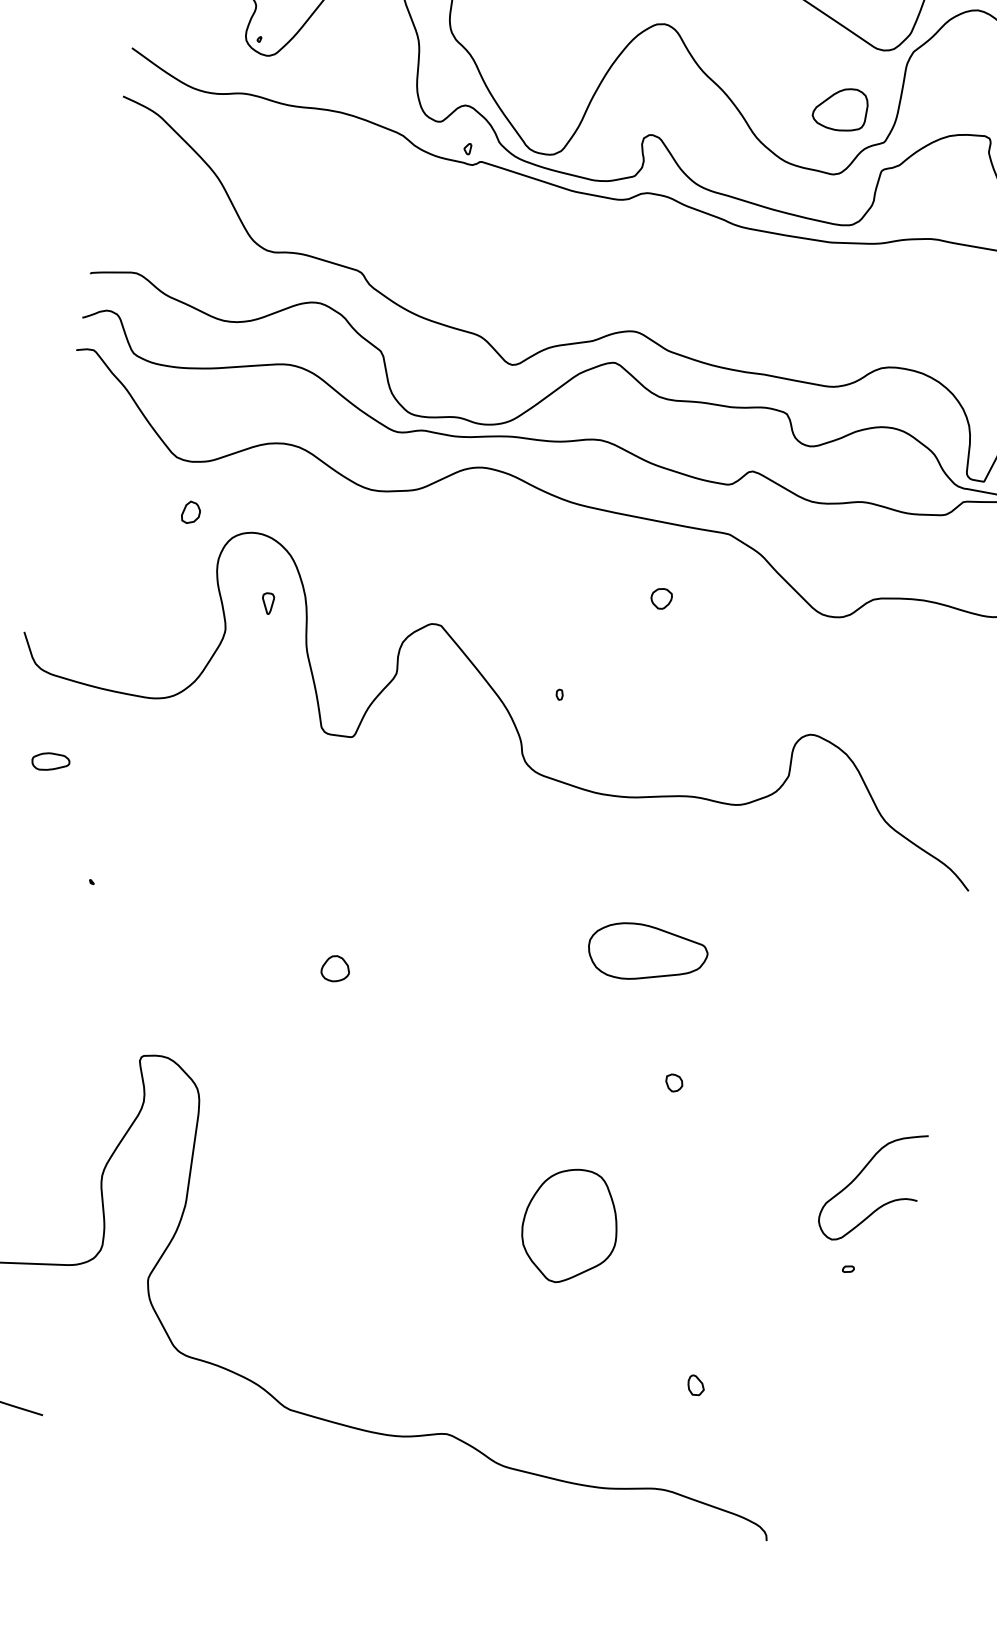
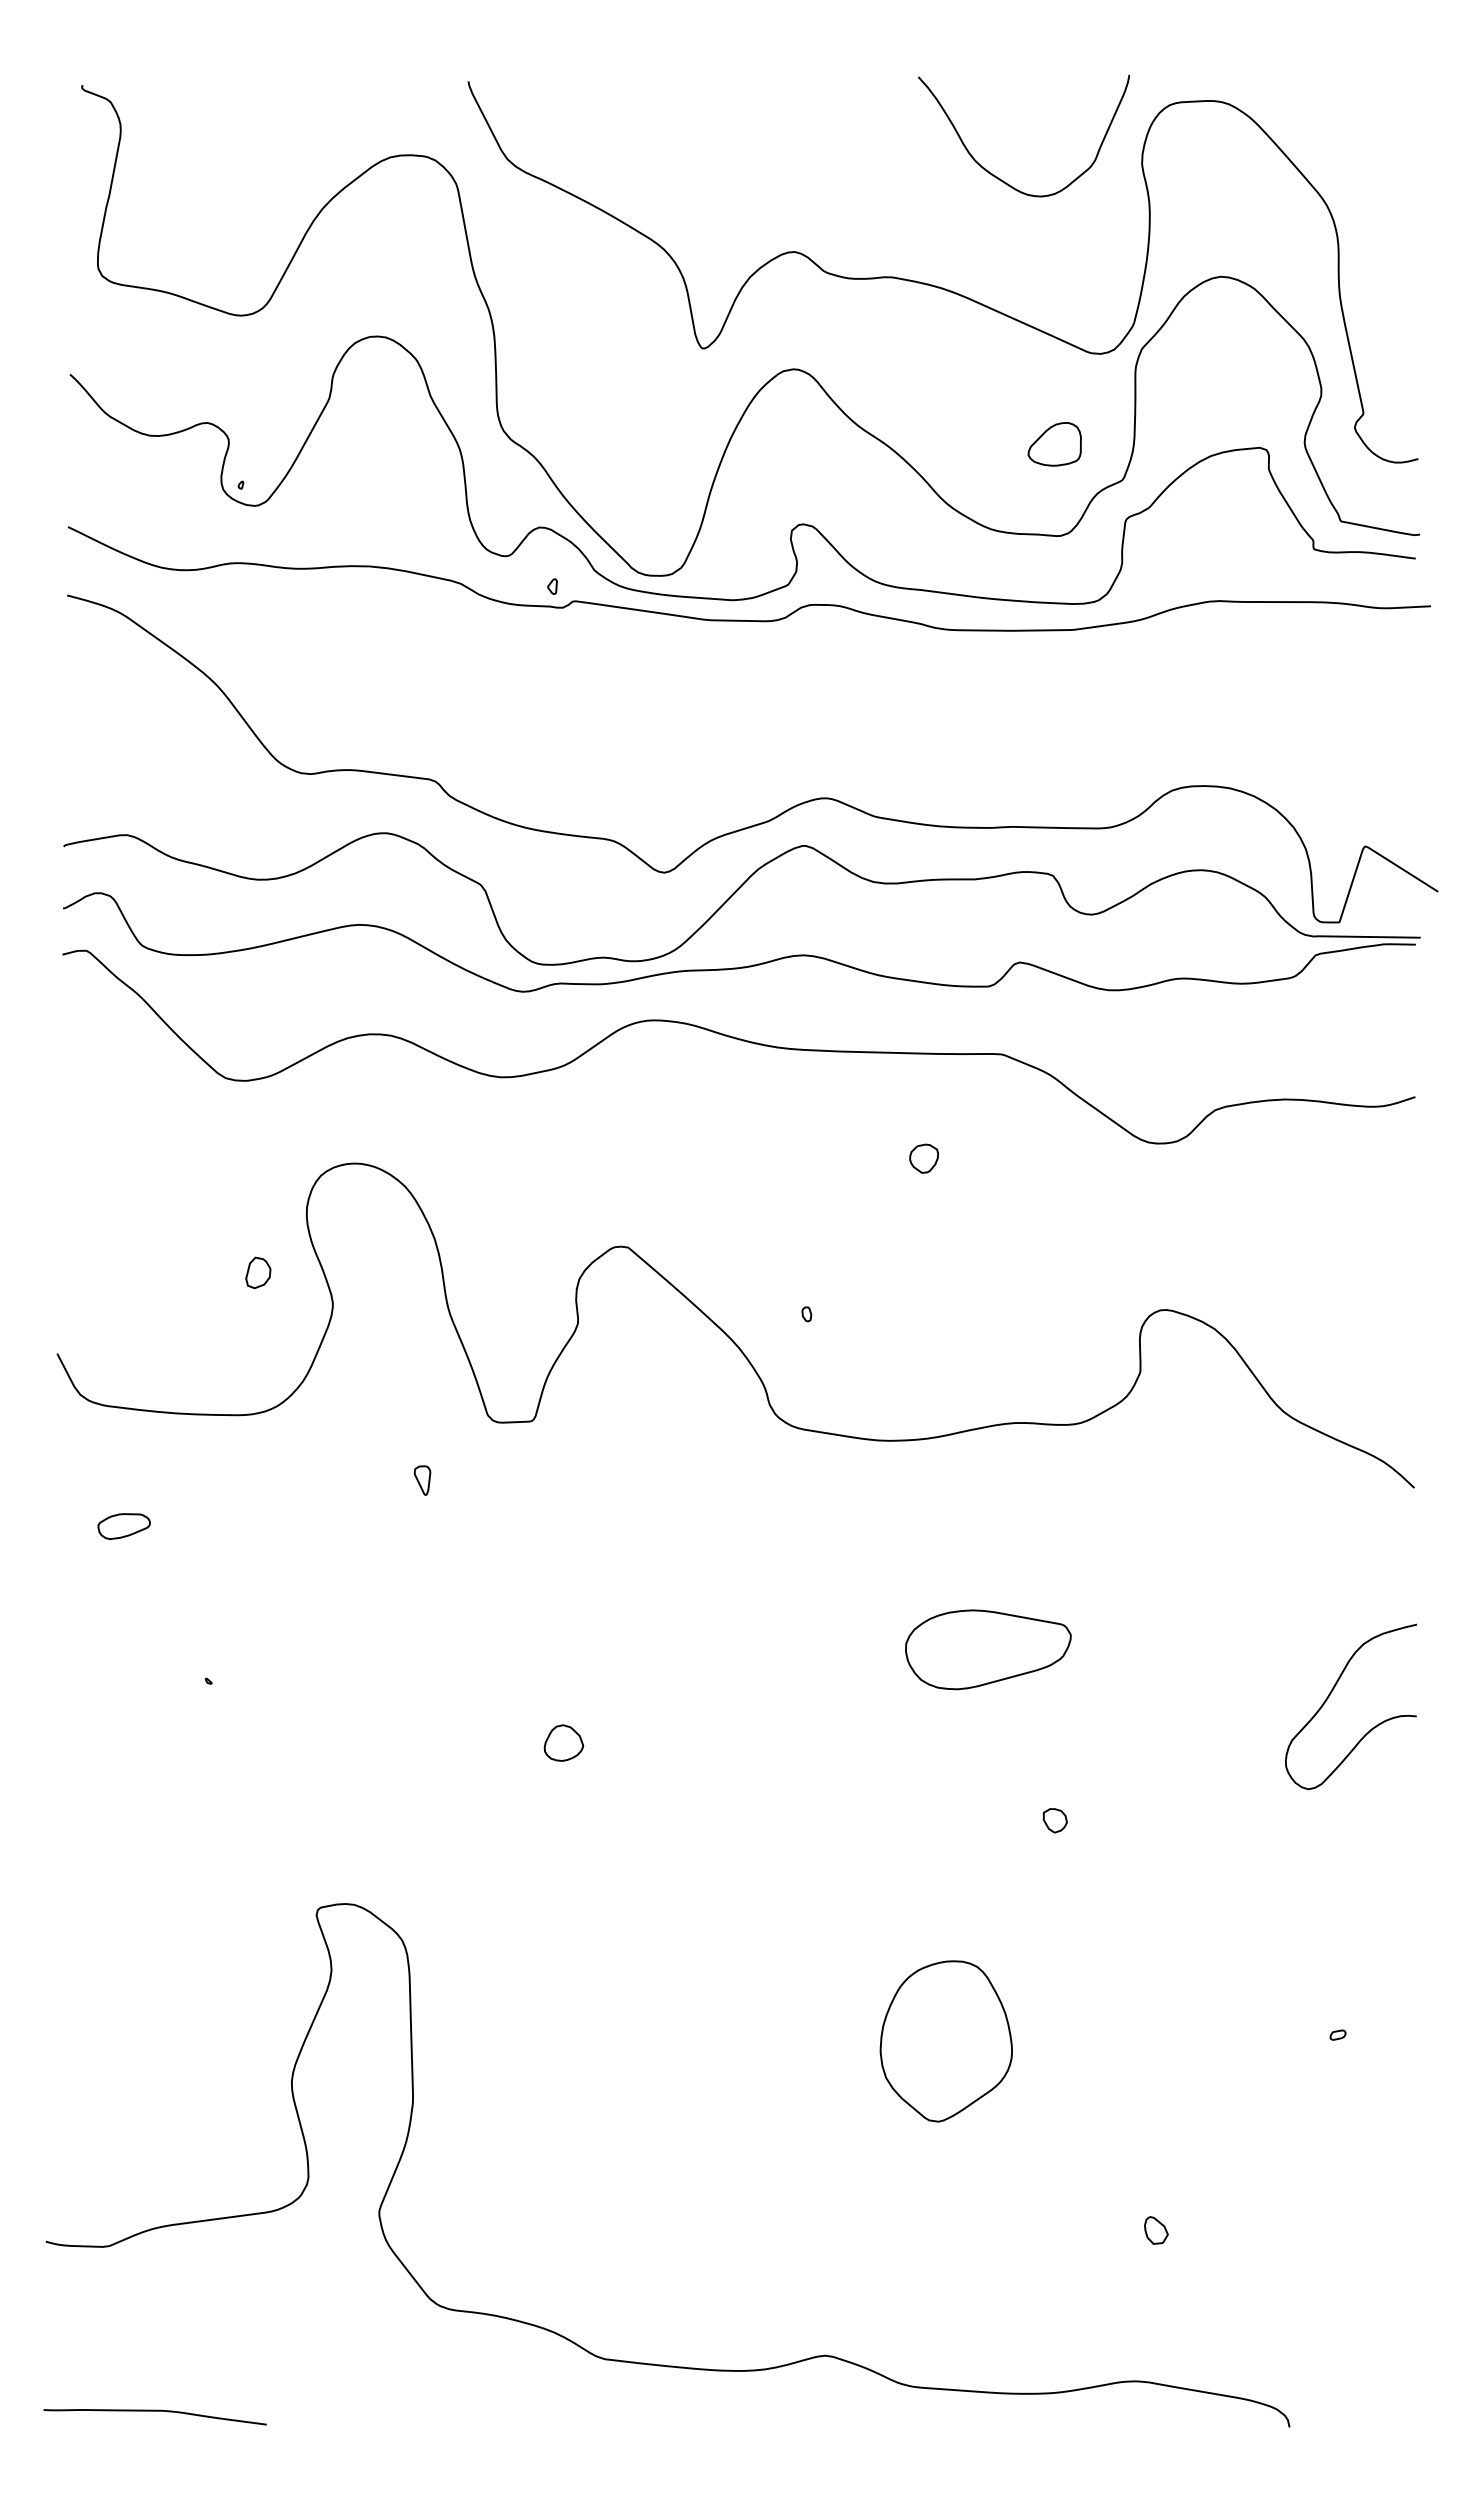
part: (840, 109) -> (1054, 444), size x0.71
part: (191, 512) -> (258, 1272), moved
part: (267, 603) -> (422, 1480), moved
curve: (860, 1173) -> (1332, 1692), moved

